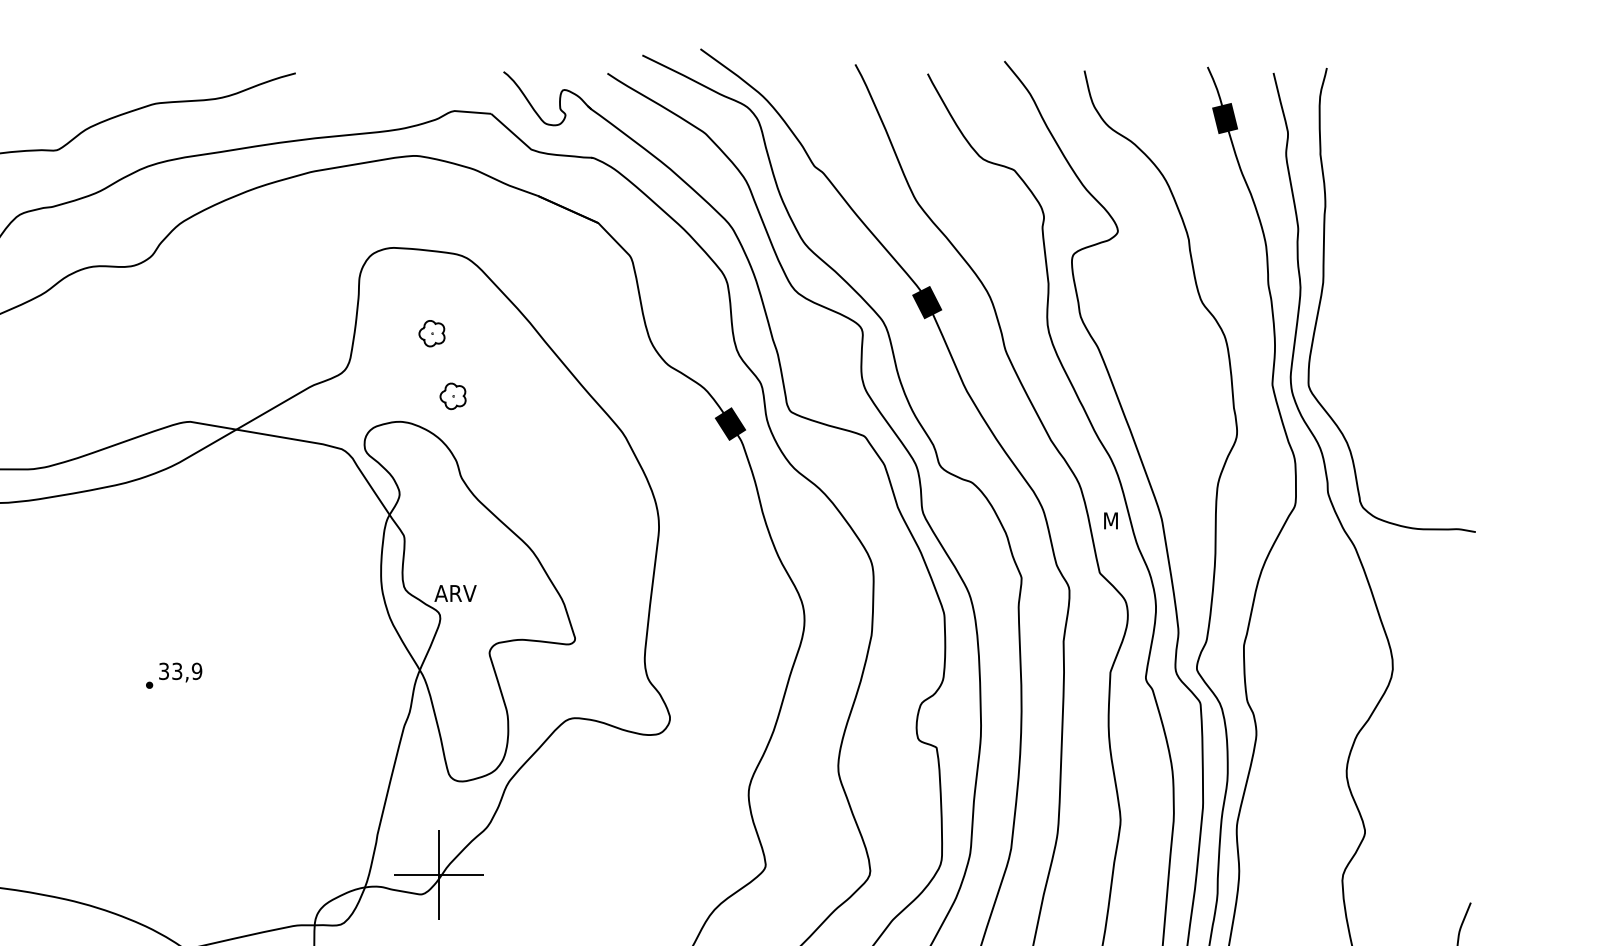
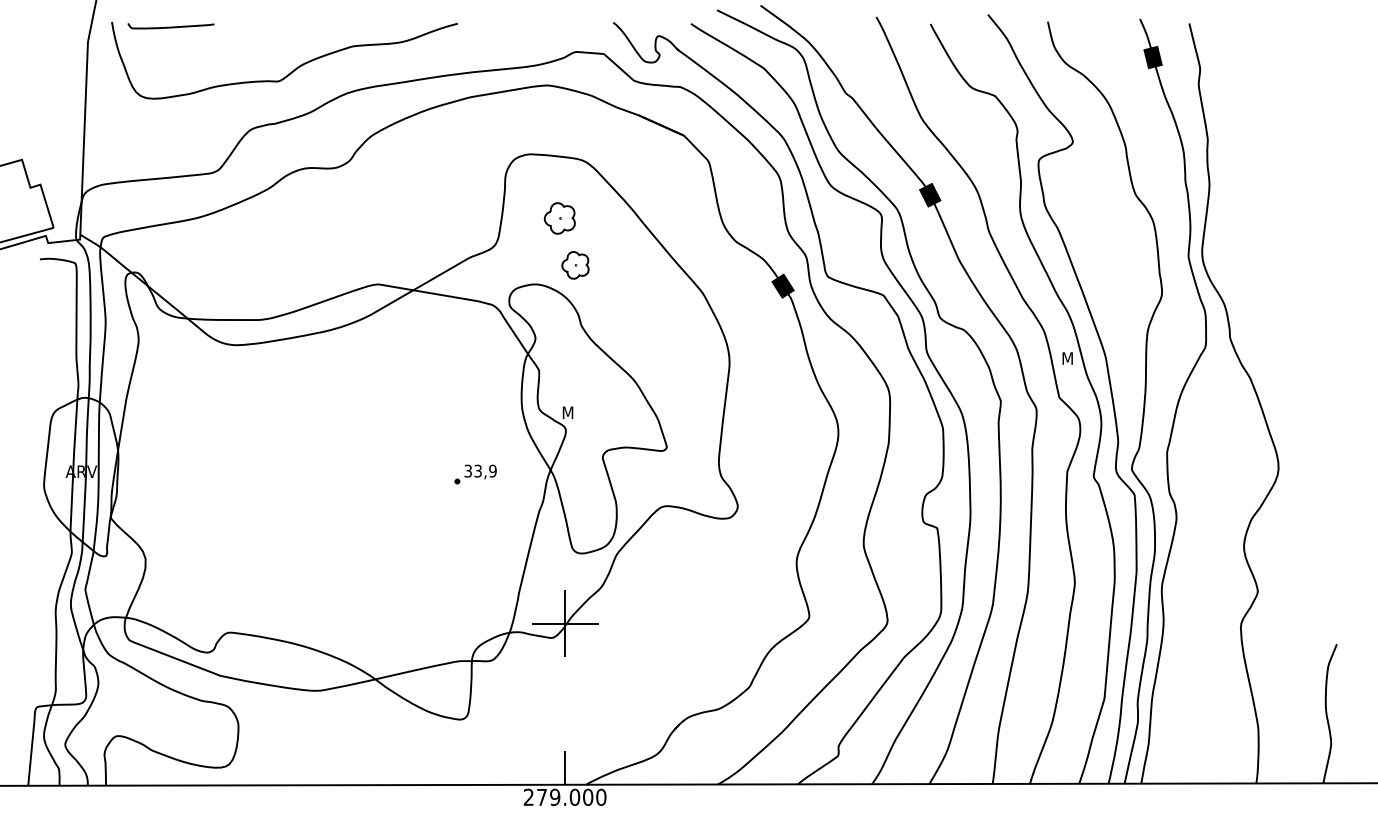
curve: (1324, 285) -> (1227, 182), removed
part: (431, 333) -> (559, 218), size x1.6
part: (453, 396) -> (575, 265), size x1.4
text: (454, 592) -> (576, 412), ARV -> M
part: (173, 675) -> (475, 474), moved

